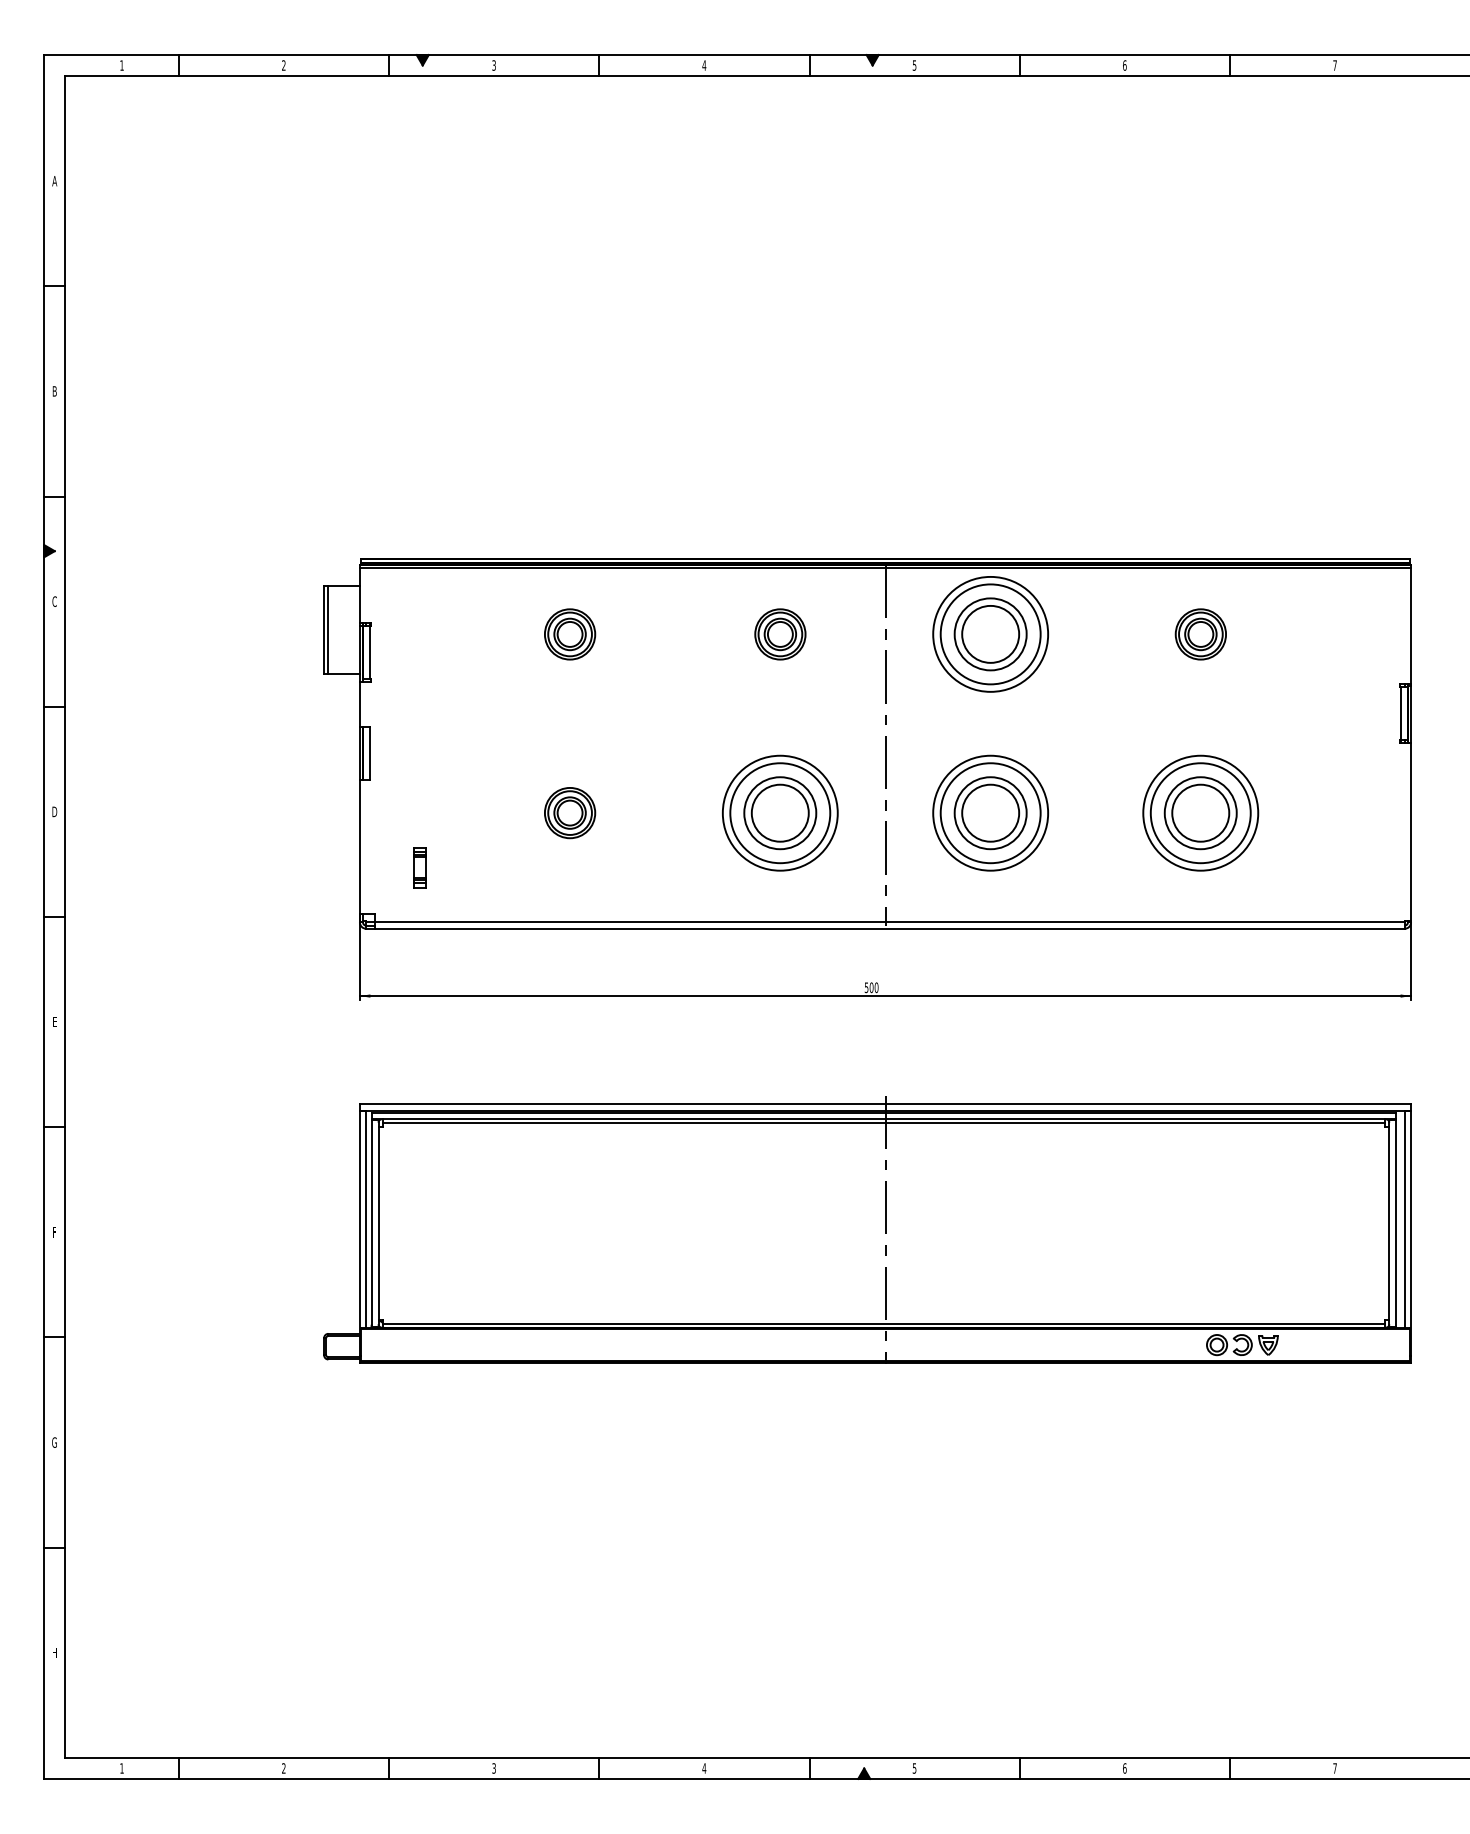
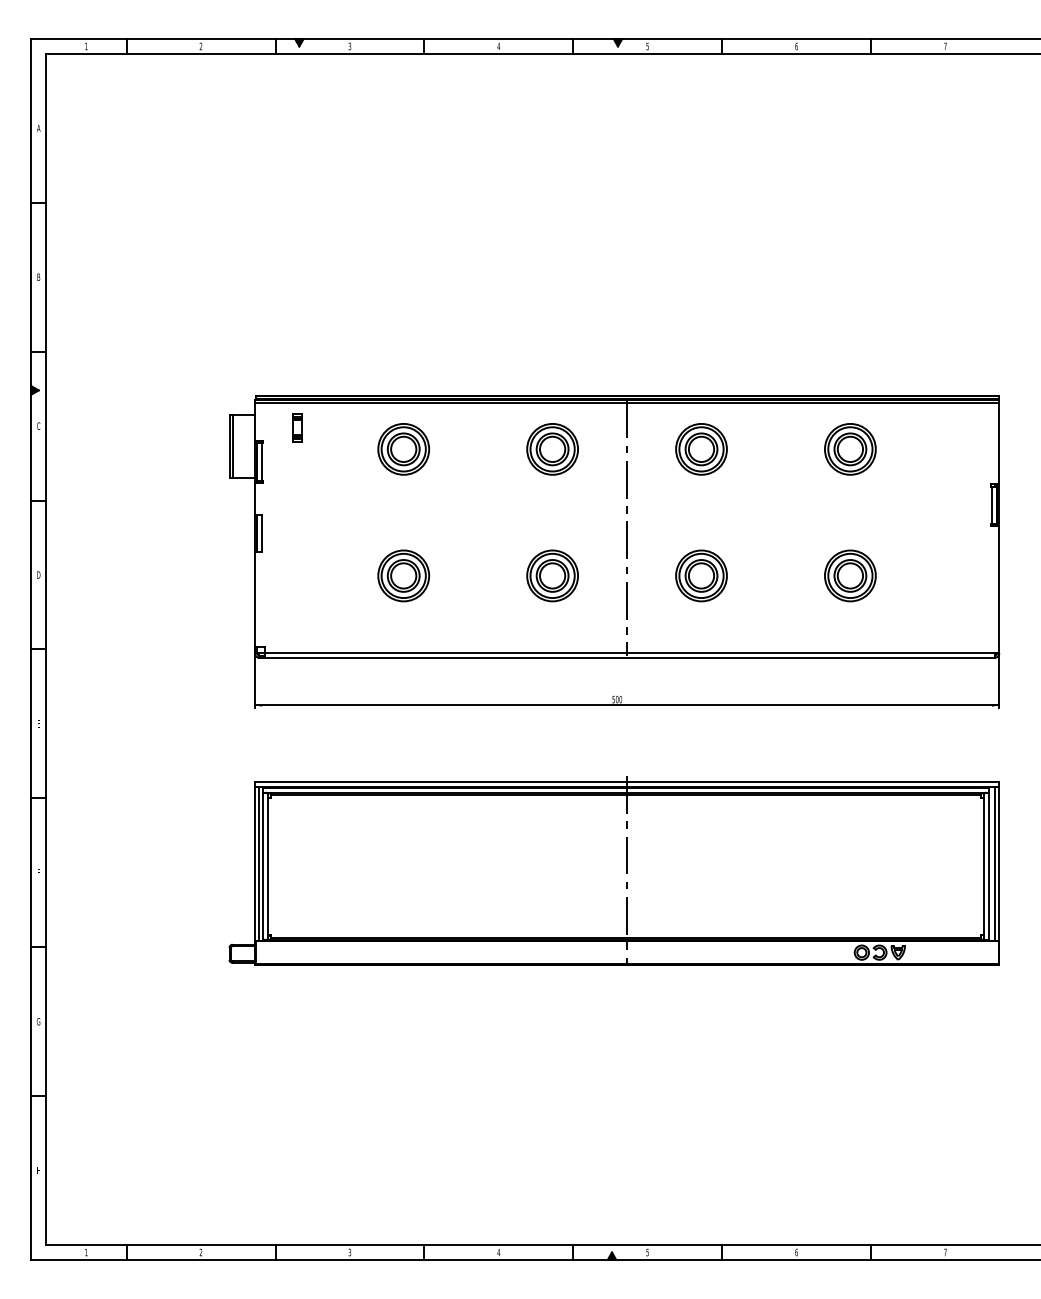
part: (569, 634) -> (403, 449), size x1.43
part: (780, 634) -> (552, 449), size x1.43
part: (990, 634) -> (701, 449), size x0.62
part: (1200, 634) -> (850, 449), size x1.43
part: (569, 812) -> (403, 575), size x1.43
part: (780, 812) -> (552, 575), size x0.62
part: (990, 812) -> (701, 575), size x0.62
part: (1200, 812) -> (850, 575), size x0.62
part: (419, 867) -> (297, 427), moved

